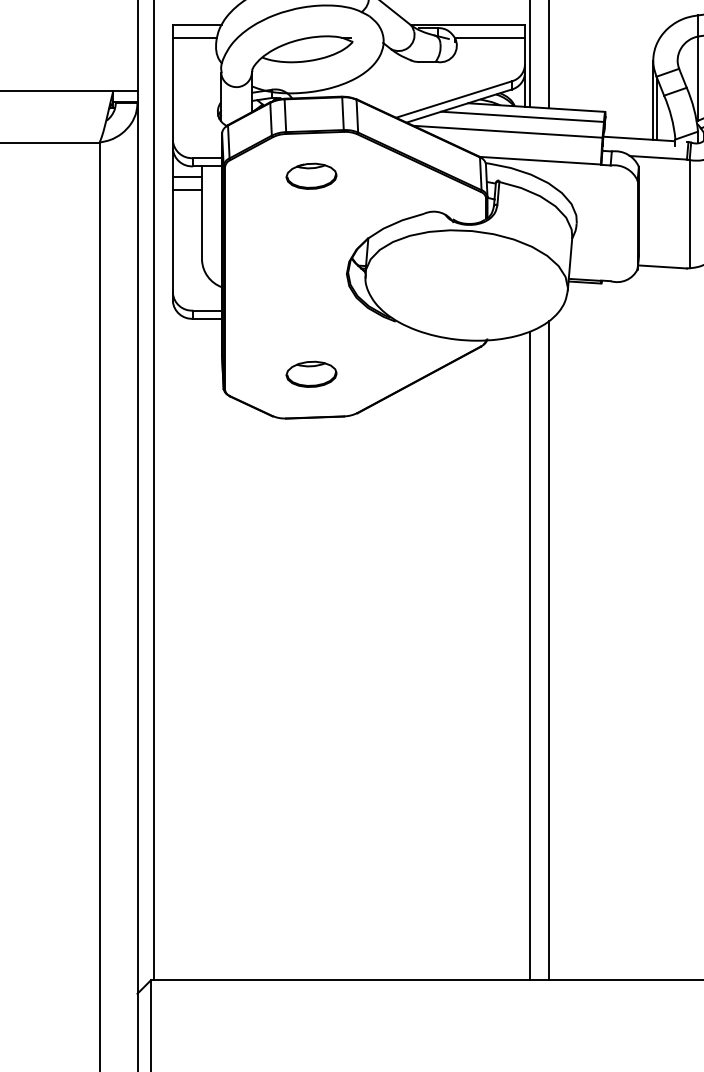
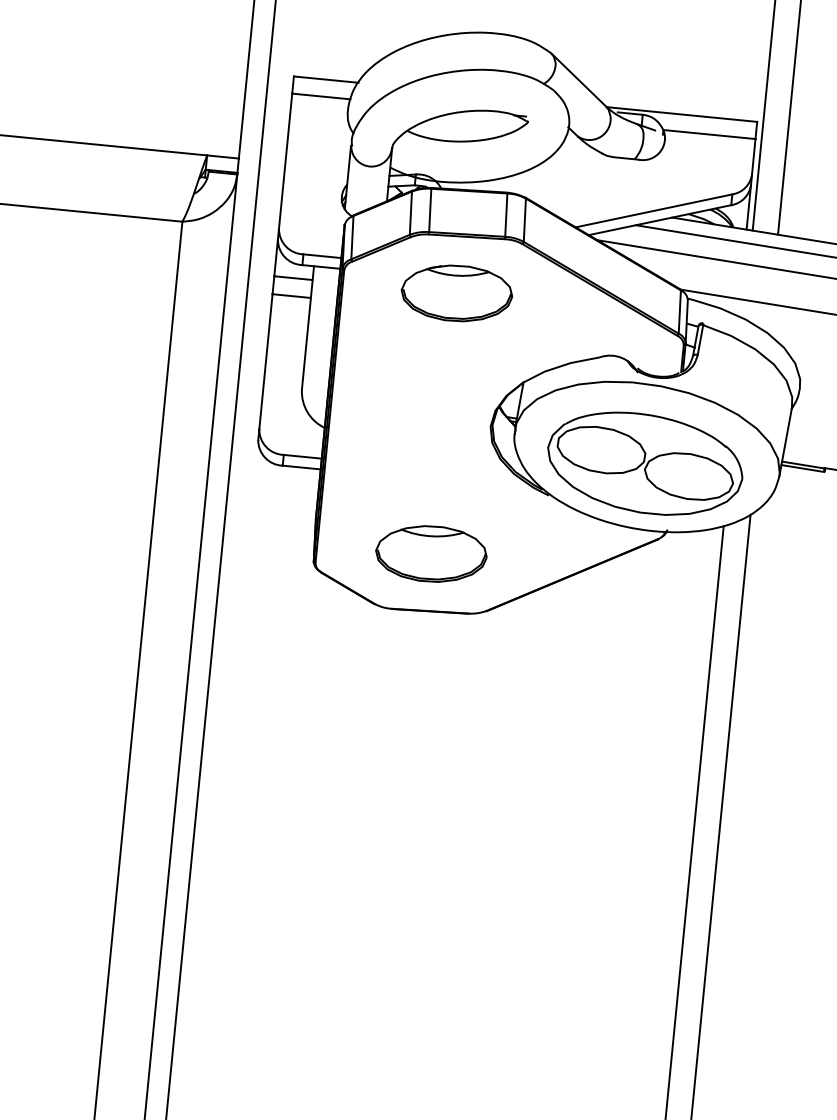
part: (311, 176) -> (456, 293), size x1.67
part: (465, 290) -> (644, 463), added
part: (311, 374) -> (431, 554), size x1.67

